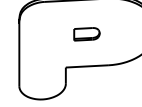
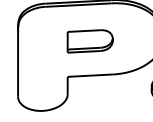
part: (86, 34) -> (89, 41), size x1.67

